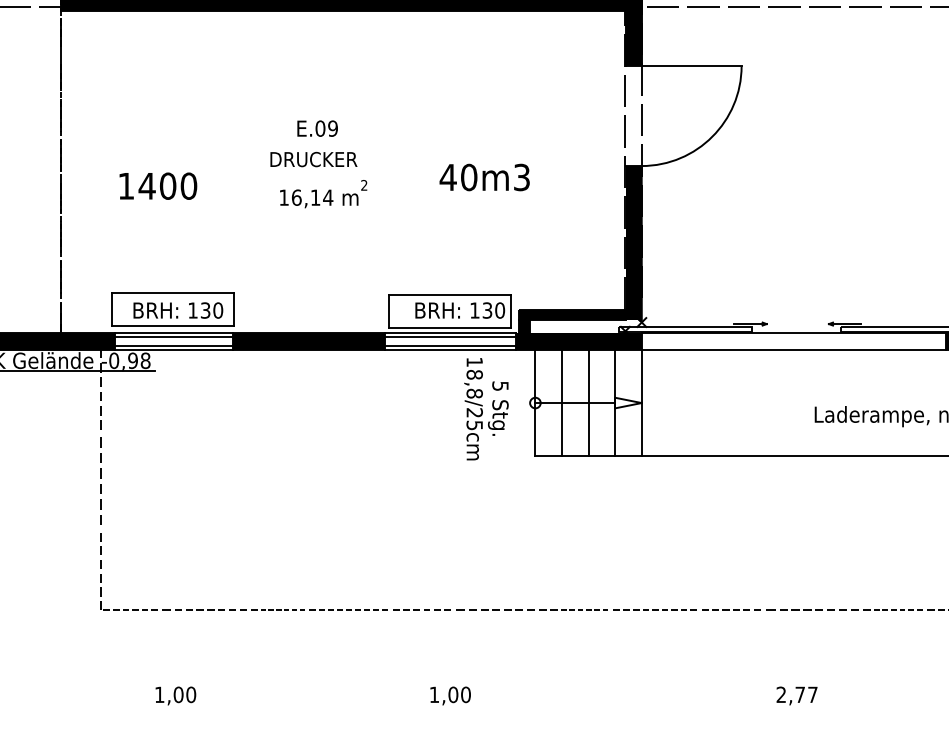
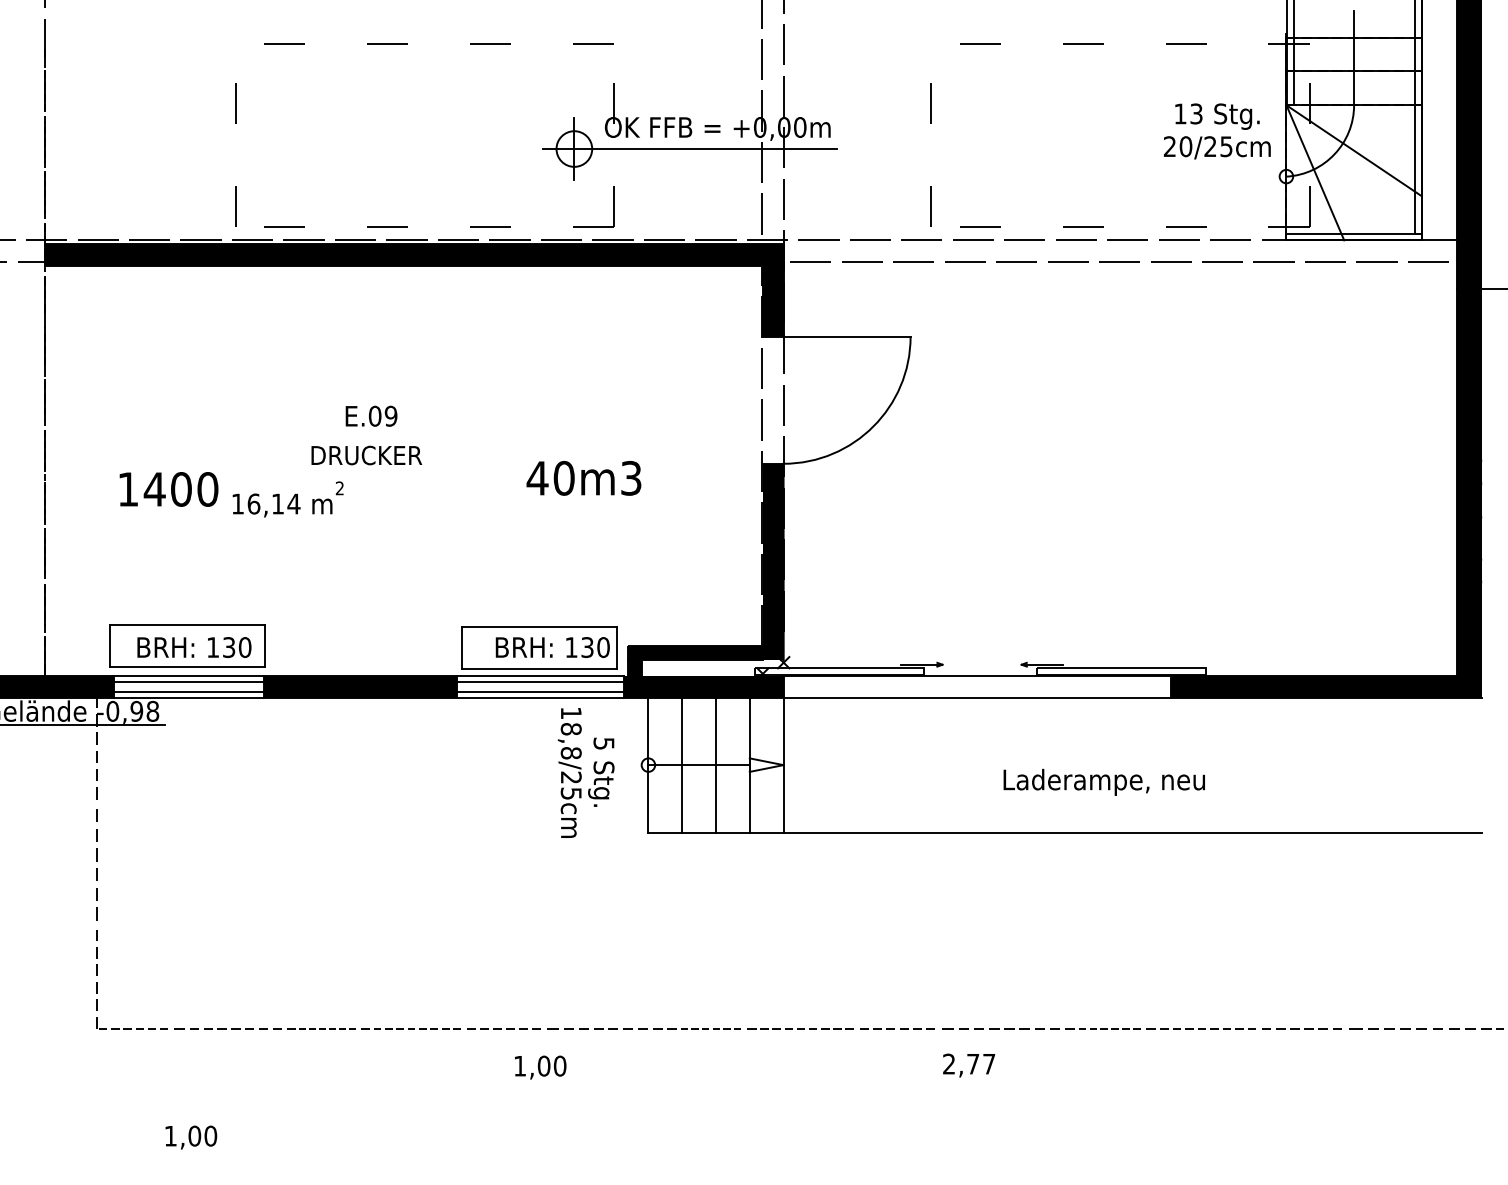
text: (323, 194) -> (287, 499), moved
text: (450, 695) -> (540, 1067), moved
text: (797, 695) -> (969, 1065), moved

